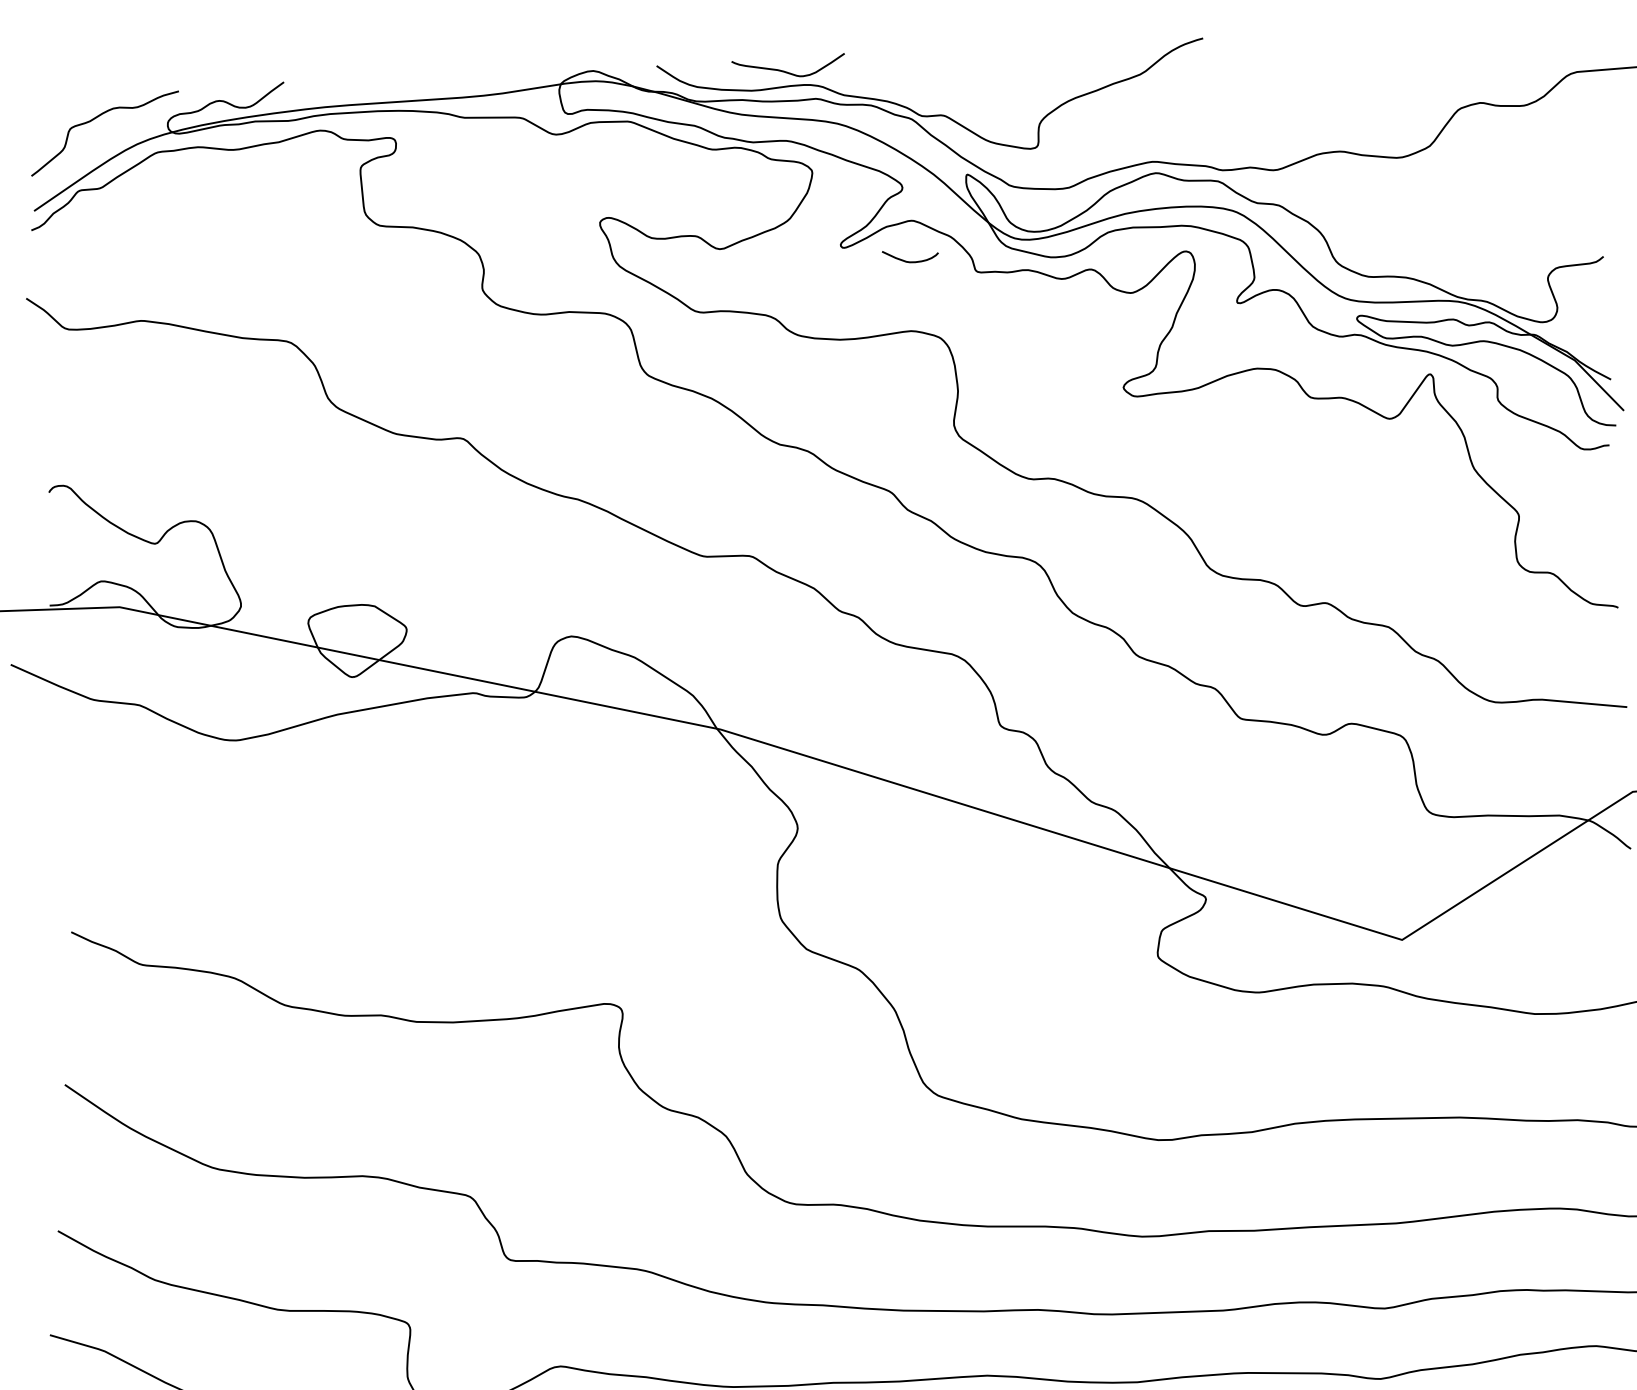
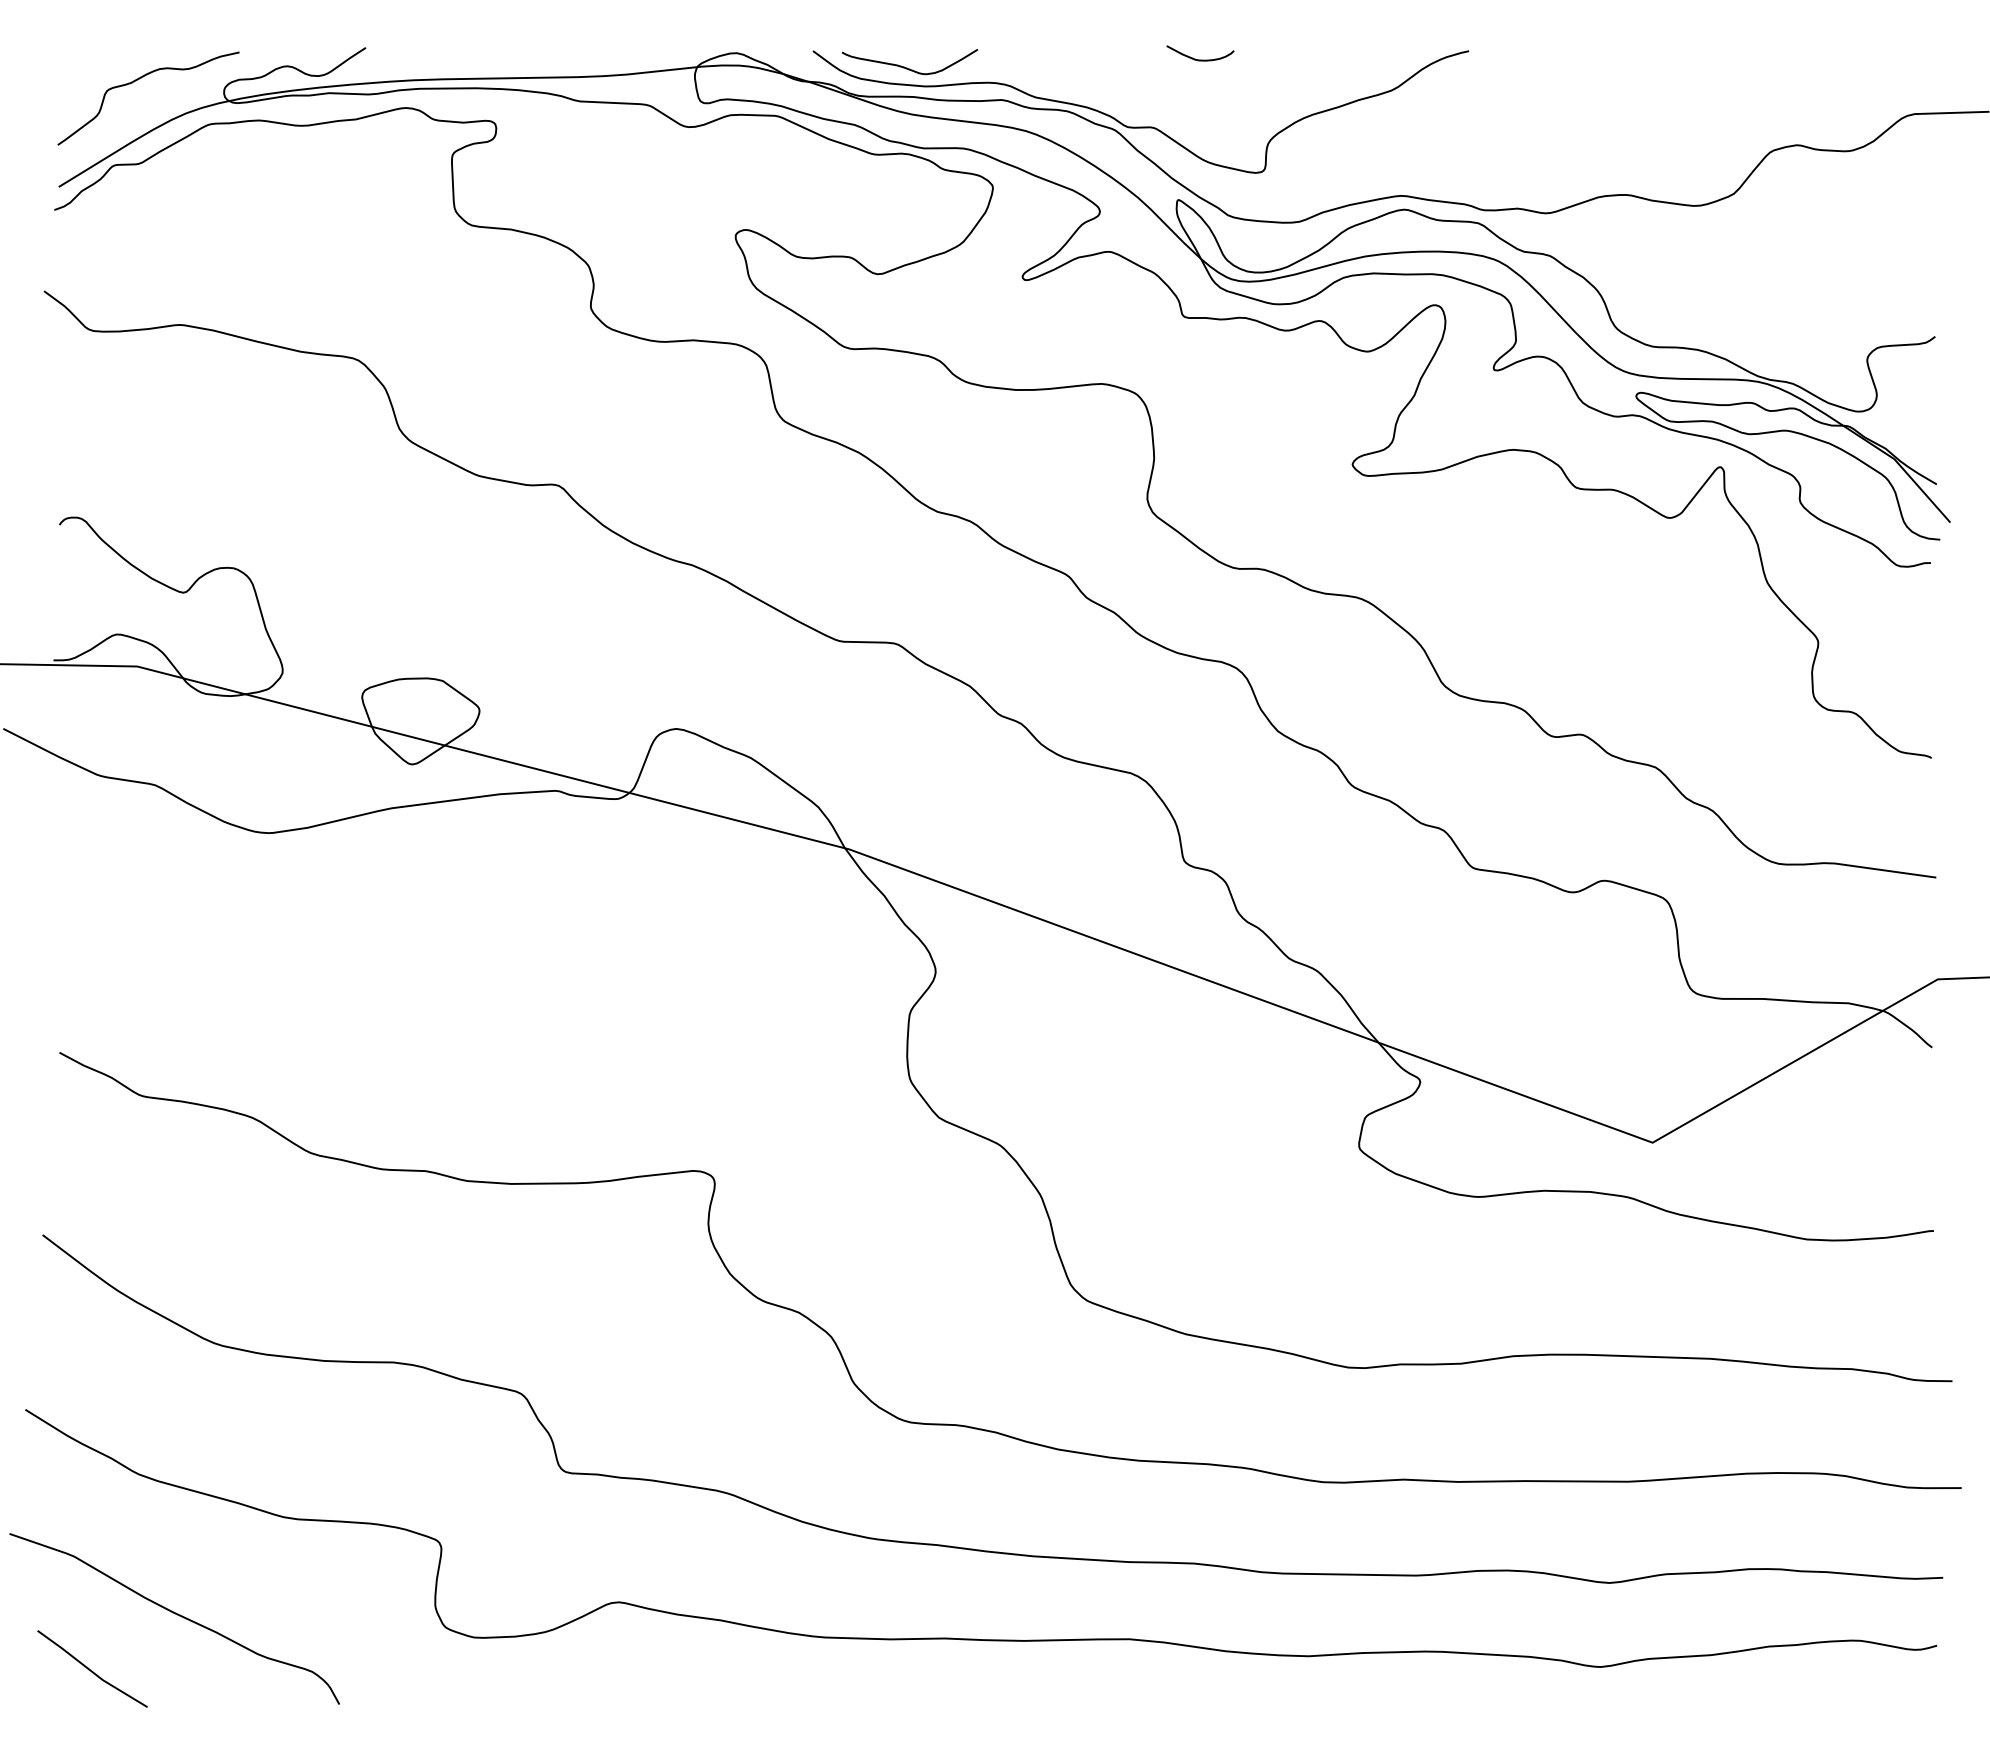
curve: (786, 71) -> (907, 67), moved
curve: (910, 261) -> (1200, 59), moved

